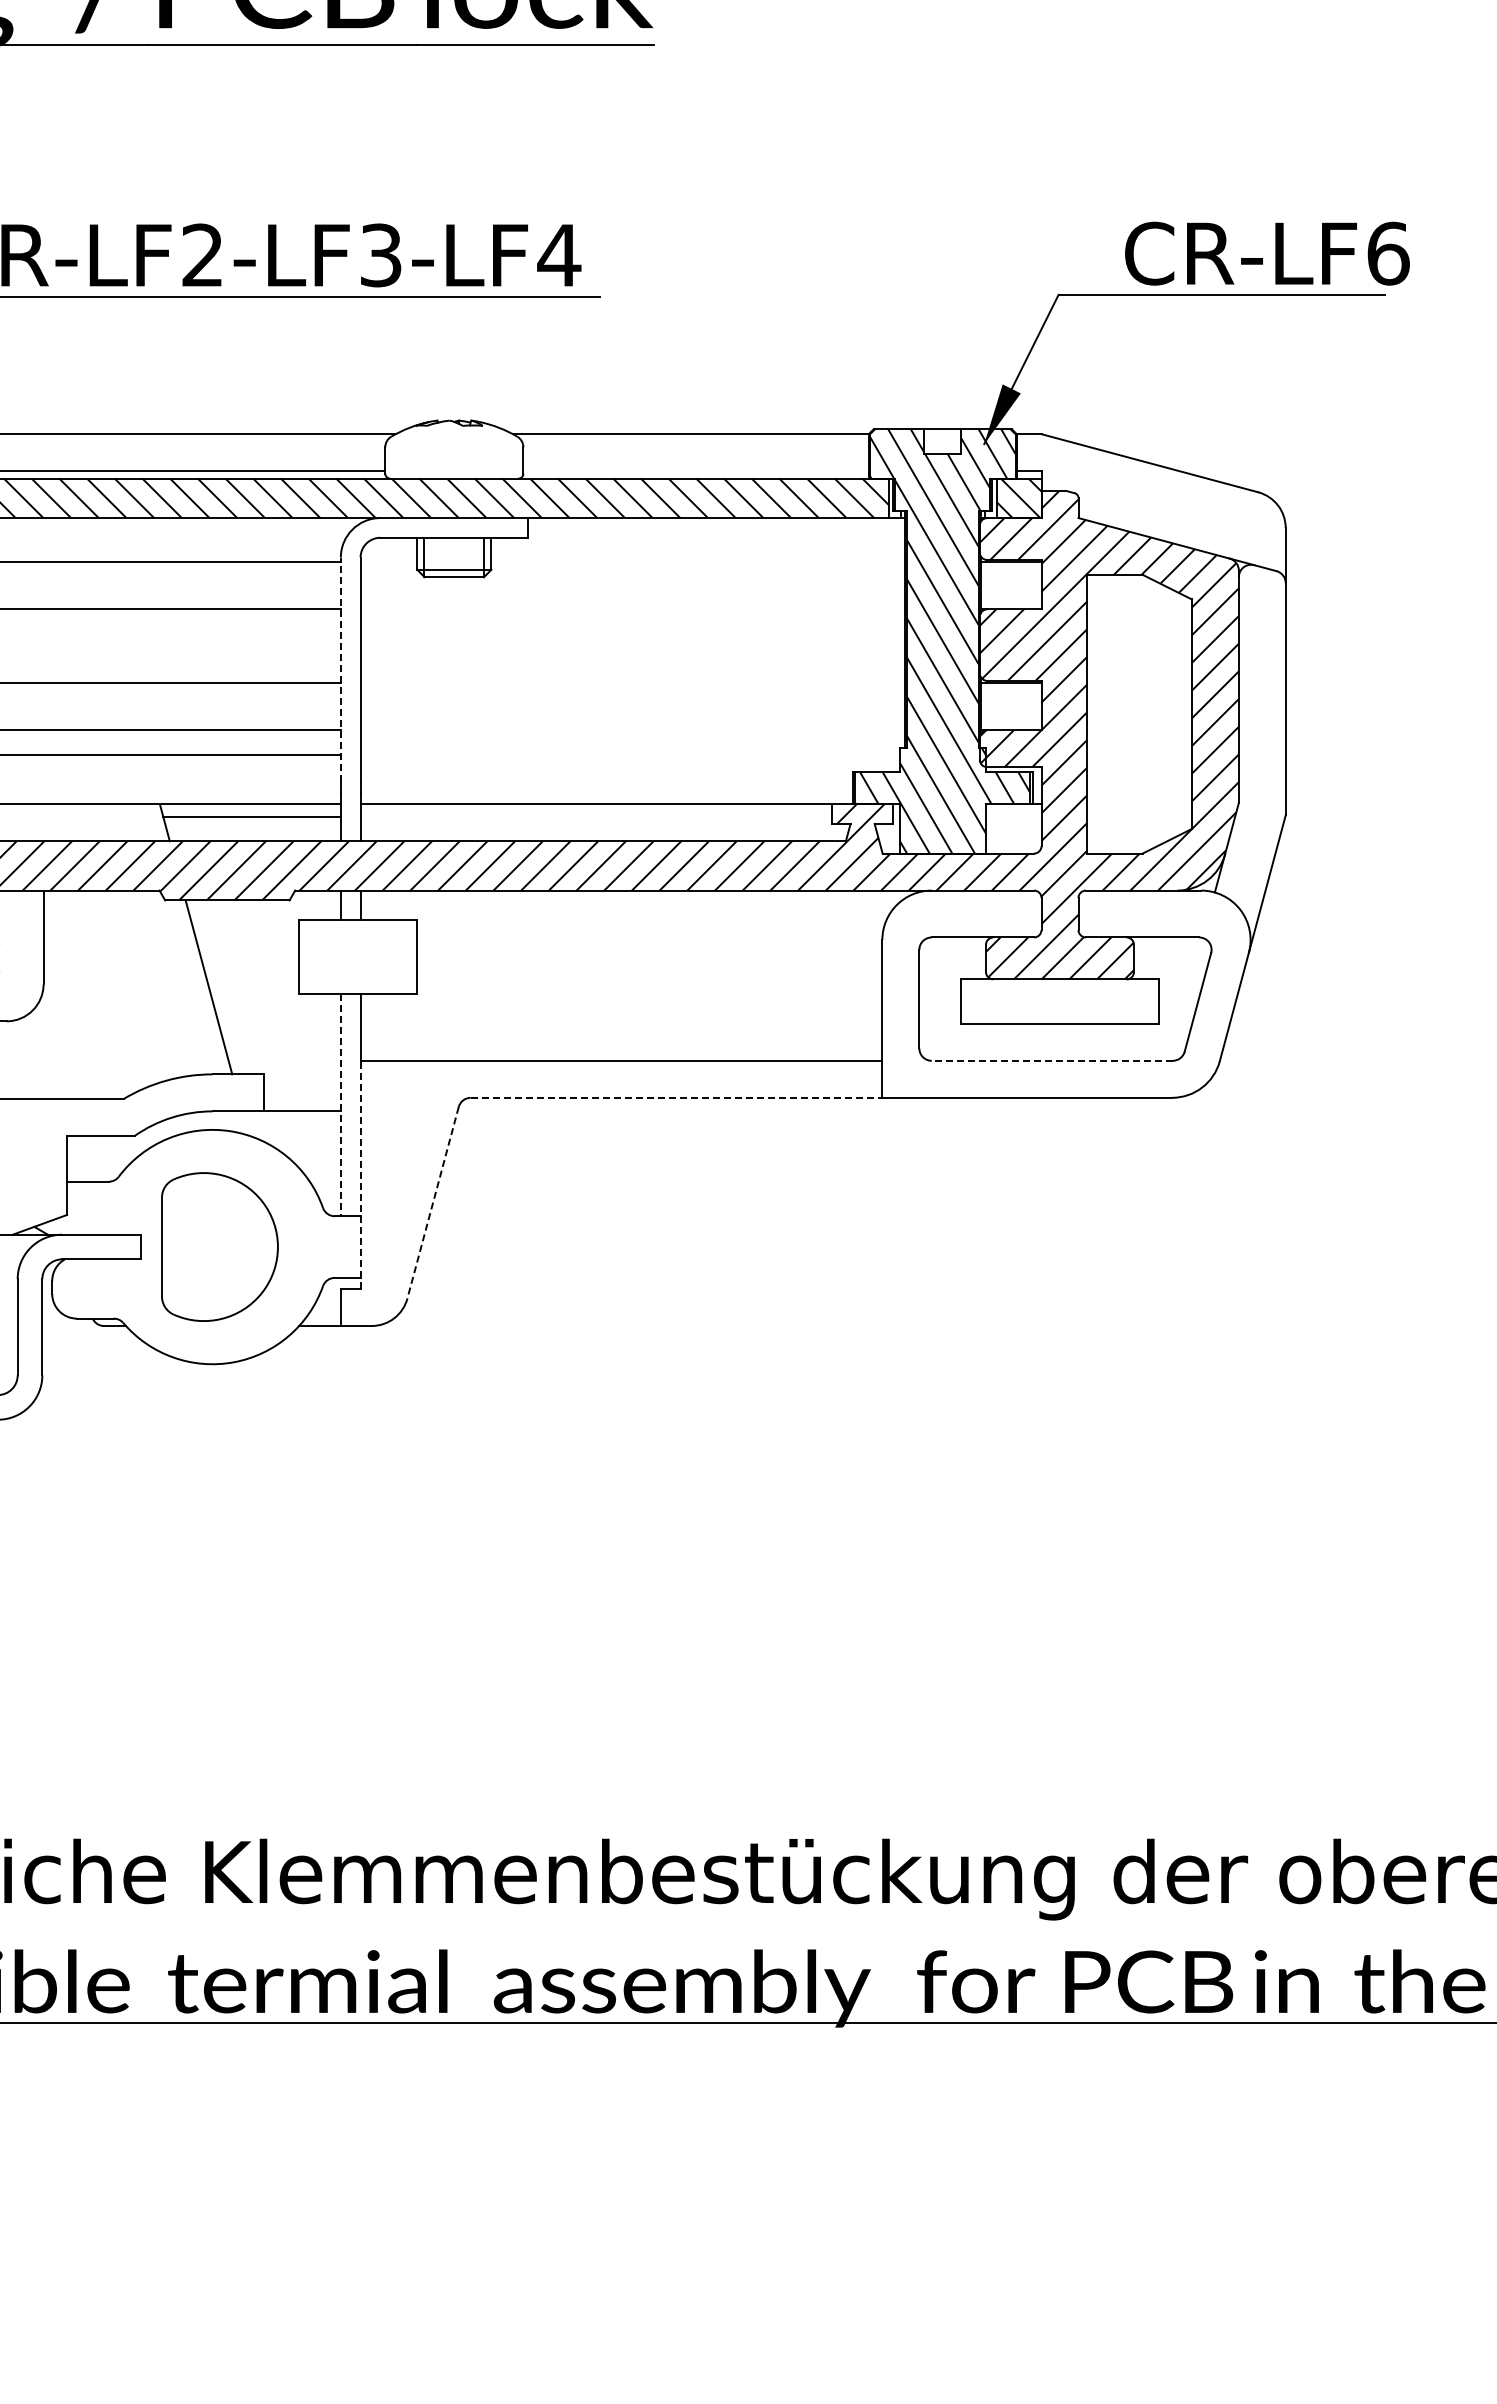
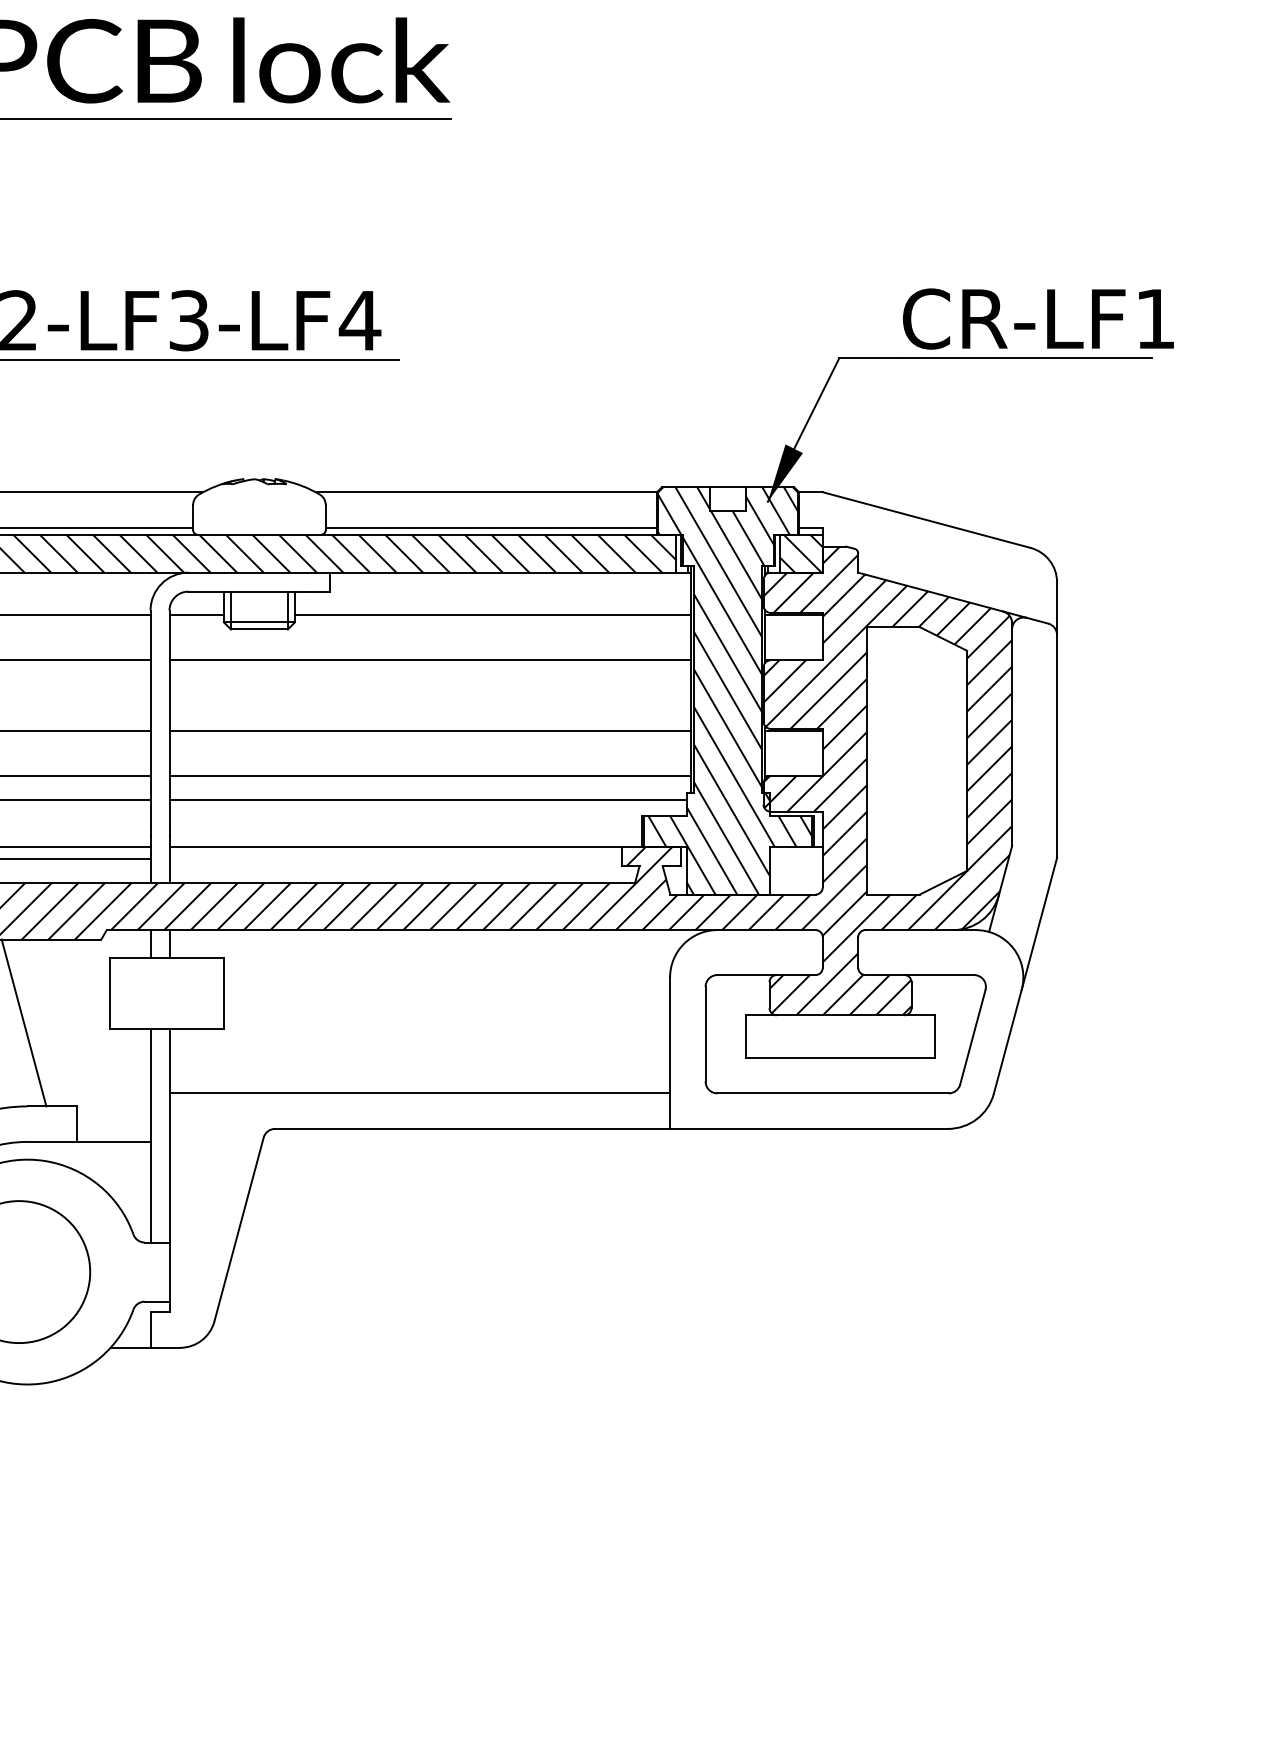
text: (1388, 253) -> (1155, 318), CR-LF6 -> CR-LF1
line: (695, 471) -> (490, 528), added
line: (388, 562) -> (196, 615), added
line: (697, 562) -> (492, 615), added
line: (632, 609) -> (430, 660), added
line: (340, 669) -> (150, 717), dashed -> solid
line: (632, 683) -> (430, 731), added
line: (632, 730) -> (430, 776), added
line: (629, 754) -> (427, 799), added
line: (1052, 1060) -> (833, 1093), dashed -> solid
line: (676, 1097) -> (472, 1128), dashed -> solid
line: (340, 1105) -> (150, 1136), dashed -> solid
line: (360, 1174) -> (169, 1202), dashed -> solid
line: (432, 1203) -> (238, 1230), dashed -> solid

